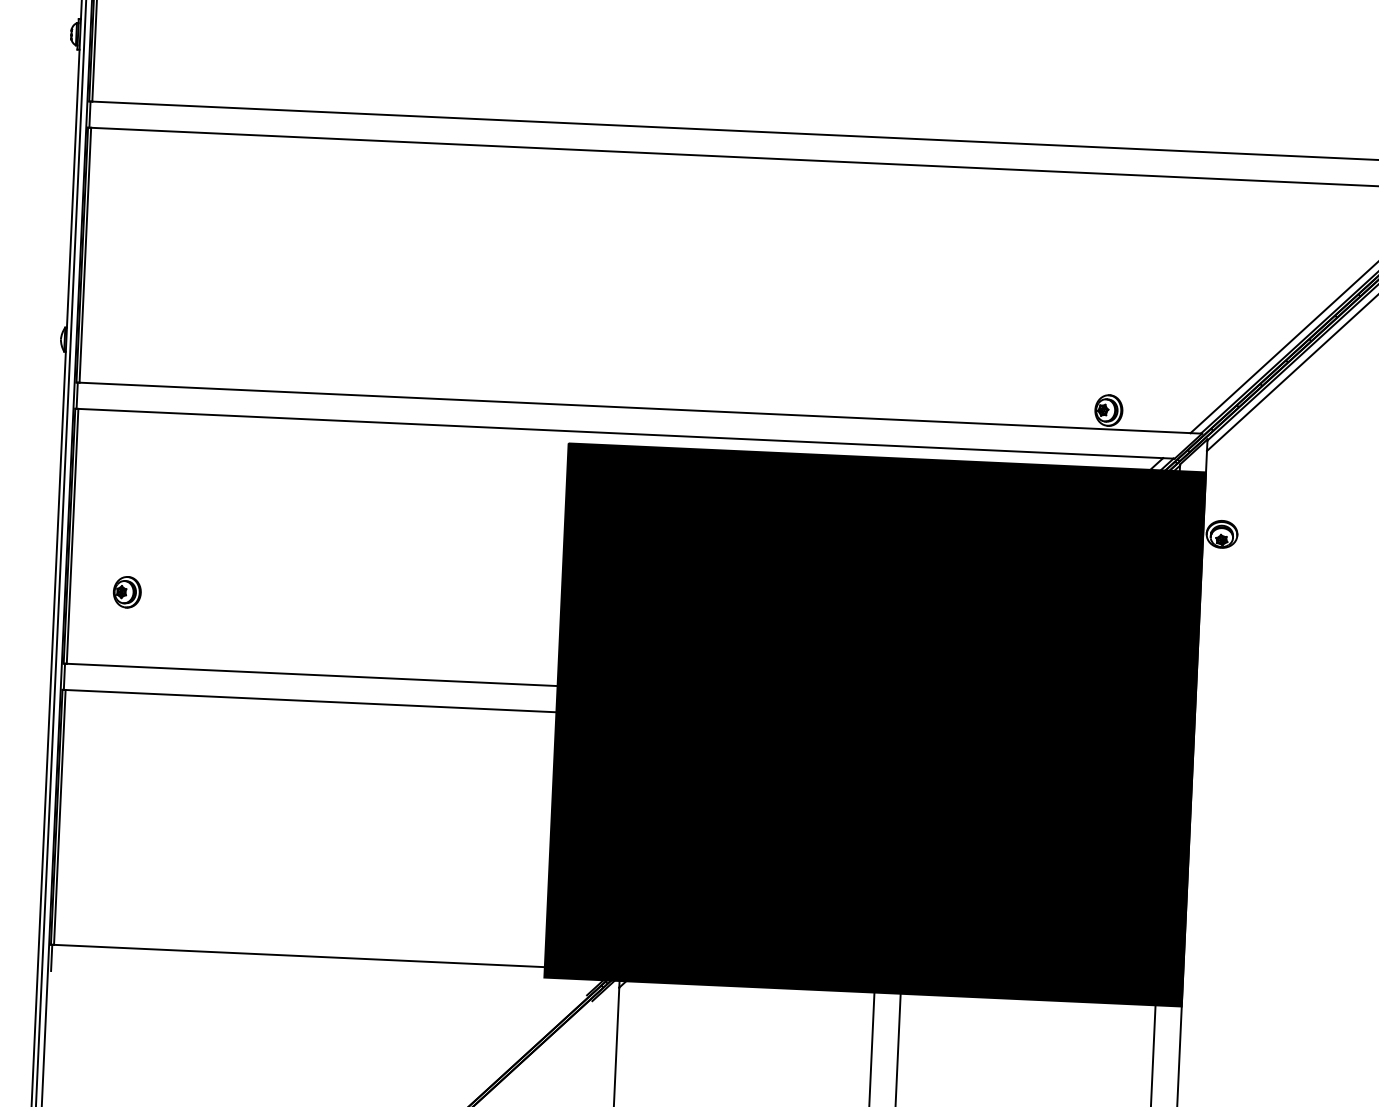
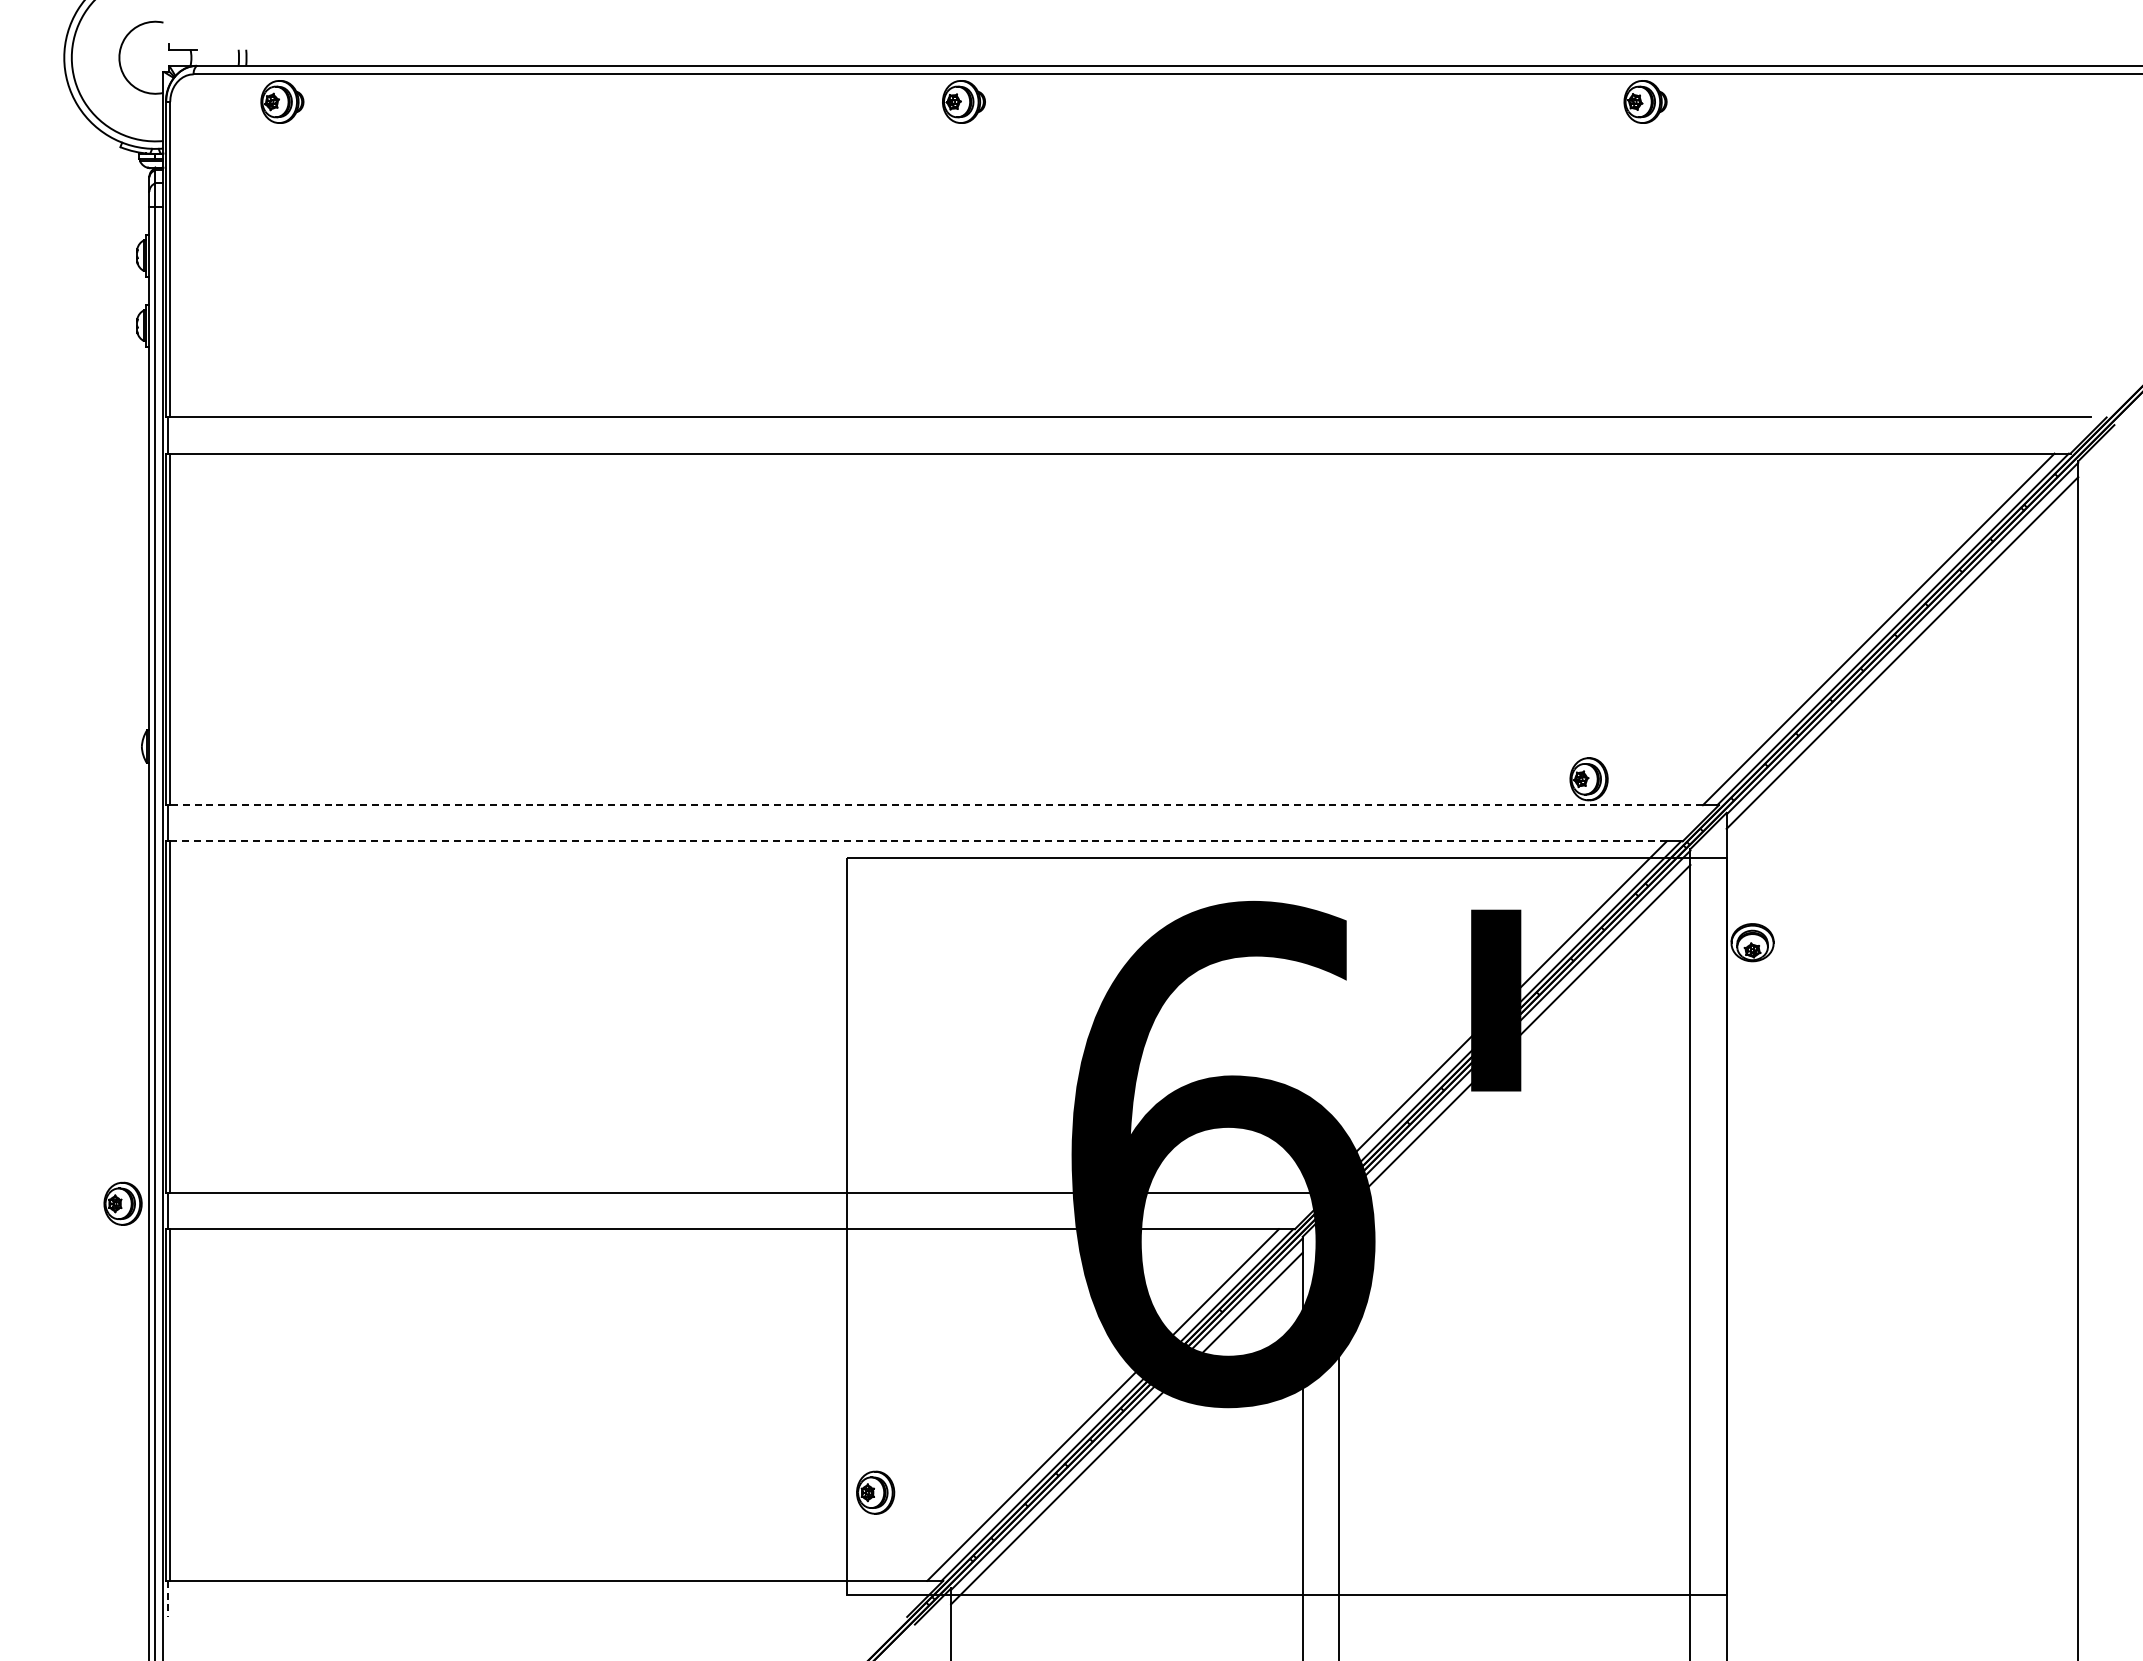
line: (635, 408) -> (936, 805), solid -> dashed
line: (620, 433) -> (918, 841), solid -> dashed
part: (126, 592) -> (122, 1203), moved
fill: (874, 724) -> (1286, 1226), removed
line: (51, 958) -> (167, 1599), solid -> dashed

